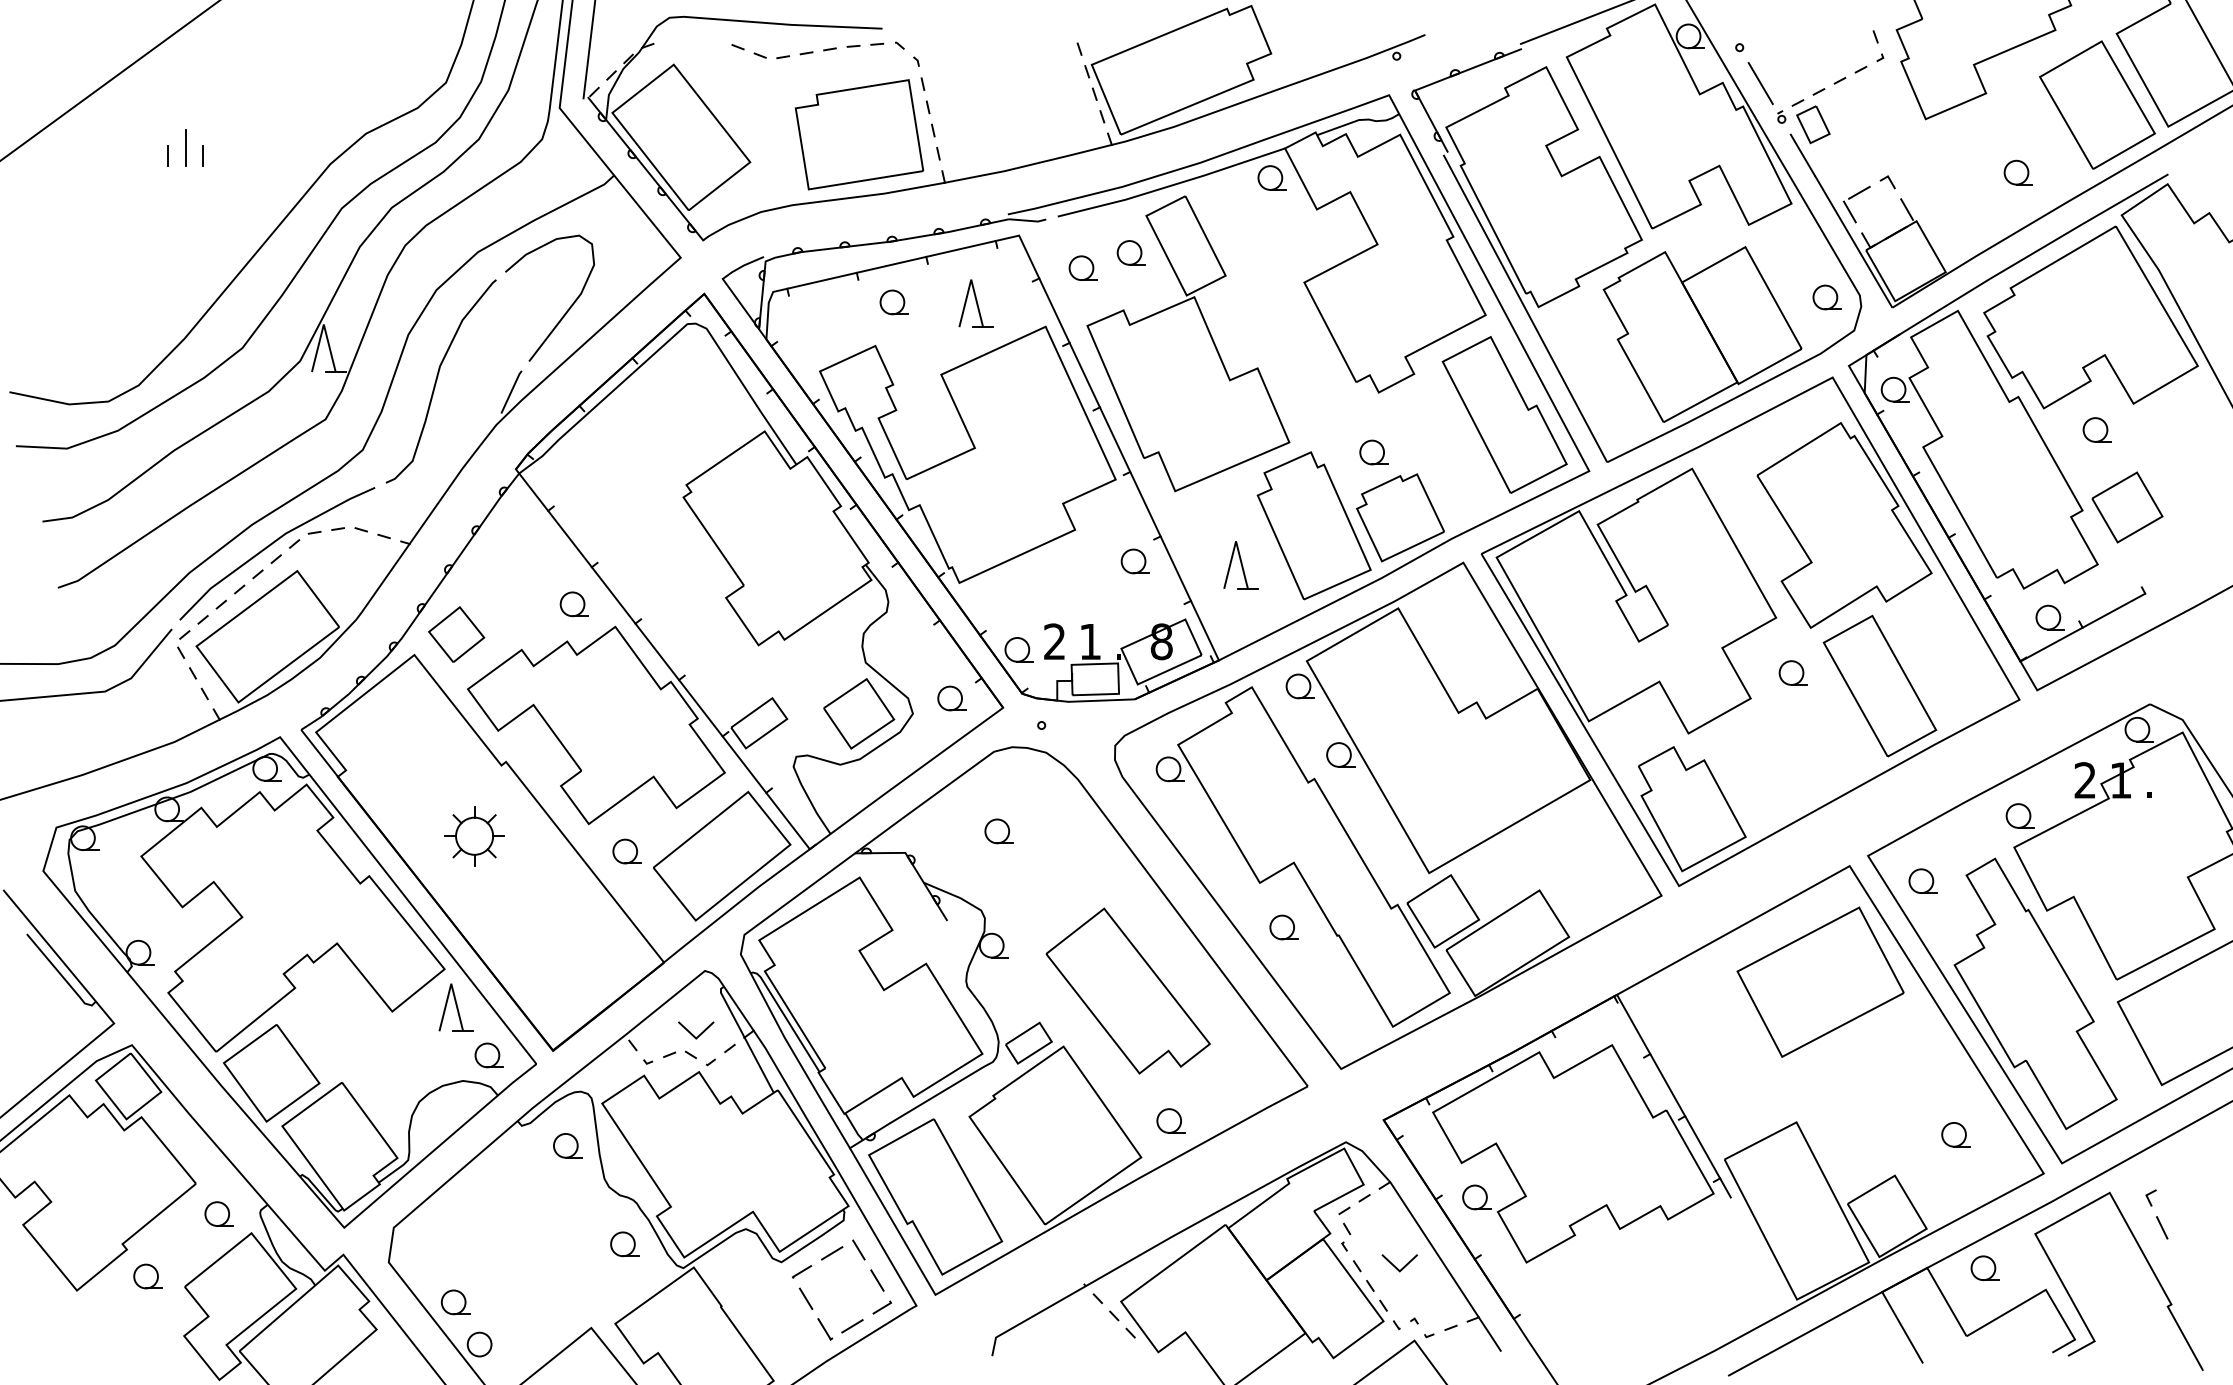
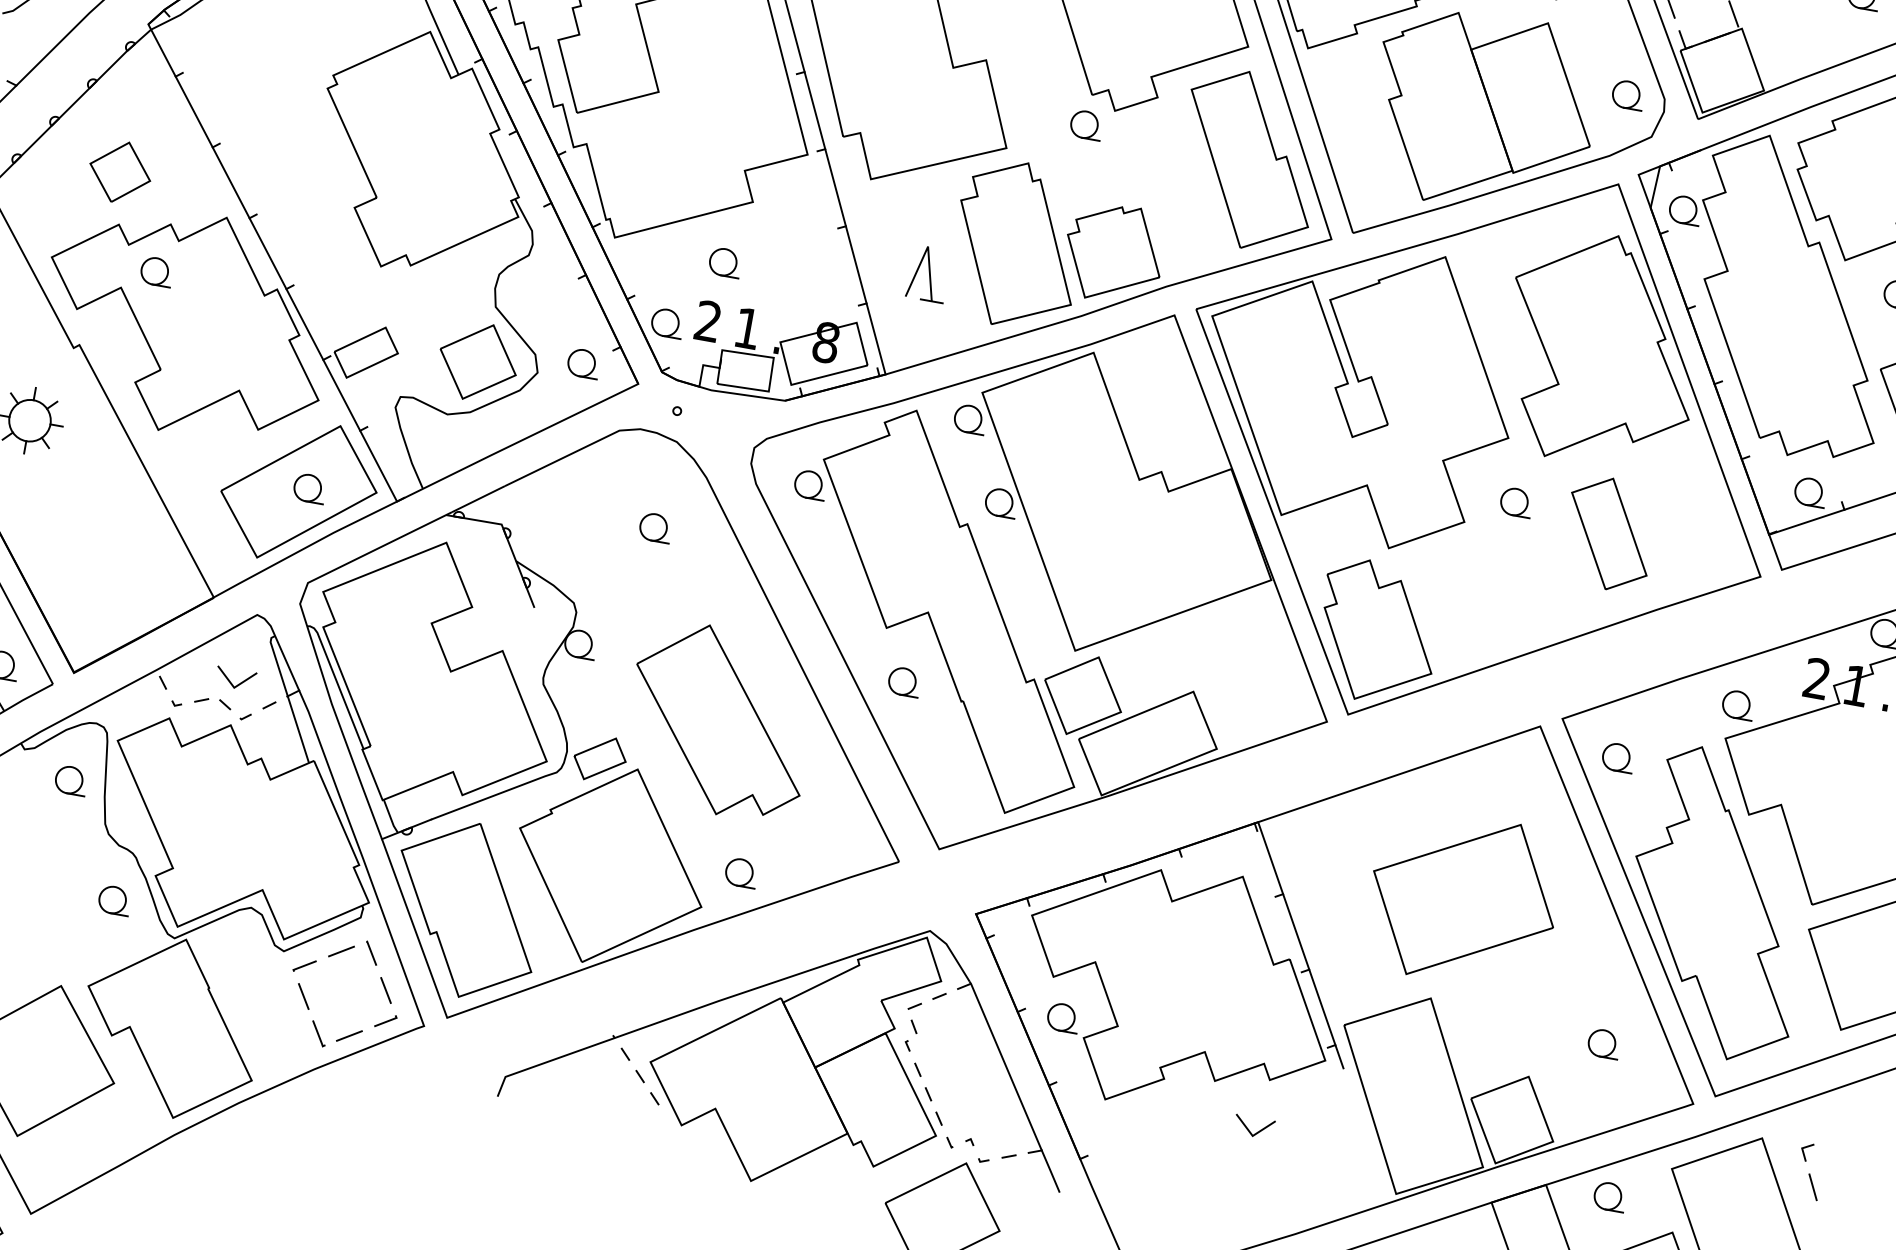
part: (1373, 452) -> (1085, 124), moved
part: (1134, 561) -> (724, 262), moved
part: (573, 604) -> (155, 271), moved
part: (456, 634) -> (120, 172), moved
part: (1879, 685) -> (1608, 533), size x0.7
part: (998, 831) -> (654, 527), moved
part: (626, 851) -> (309, 488), moved
part: (1820, 981) -> (1463, 898), moved
line: (1396, 1266) -> (1250, 1129), moved

